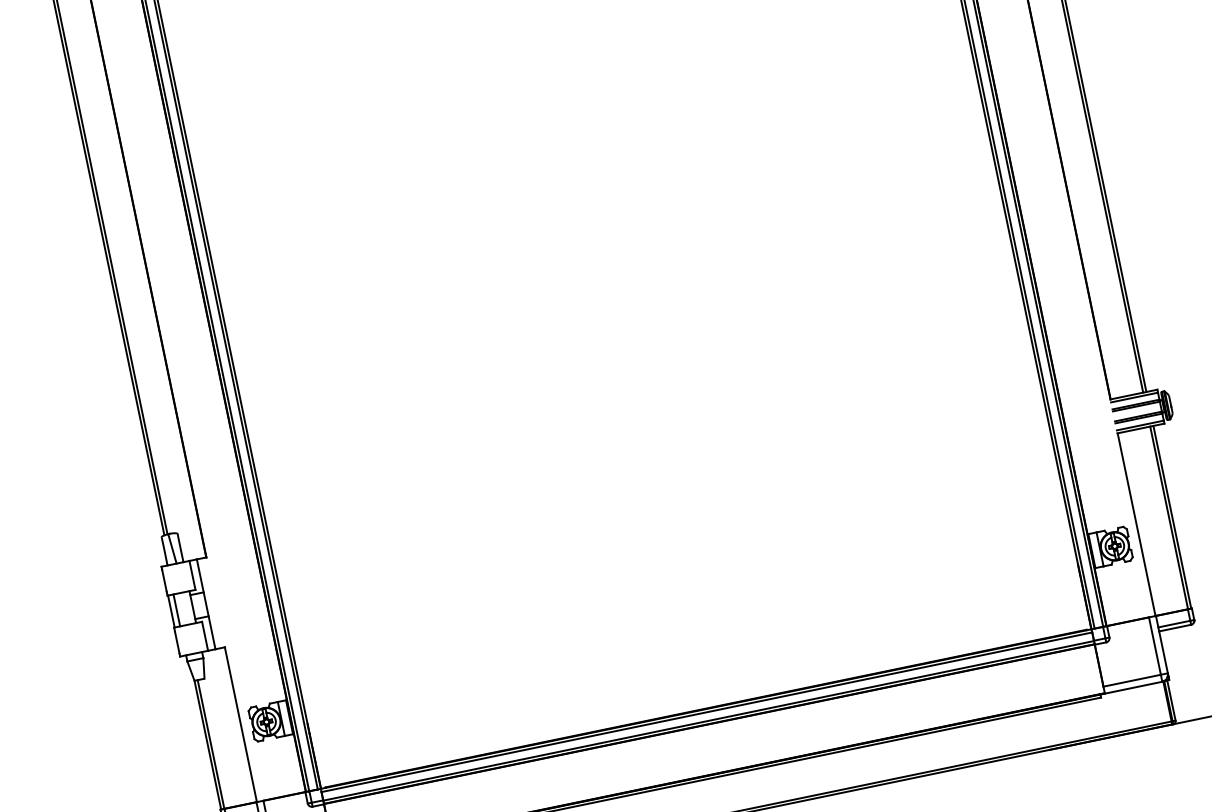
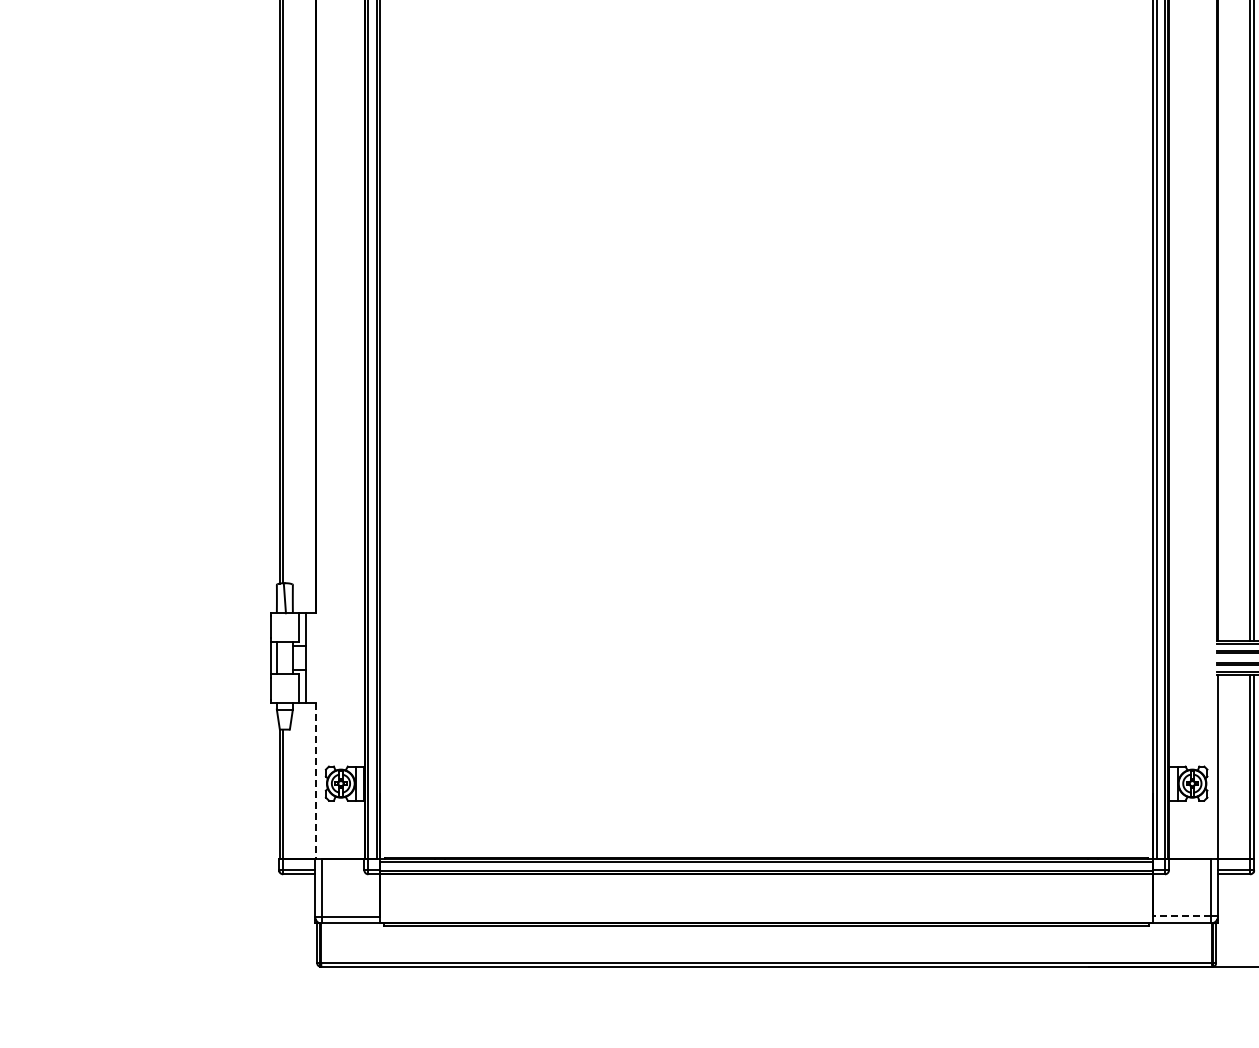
line: (1132, 680) -> (1182, 916), solid -> dashed
line: (240, 725) -> (315, 781), solid -> dashed

